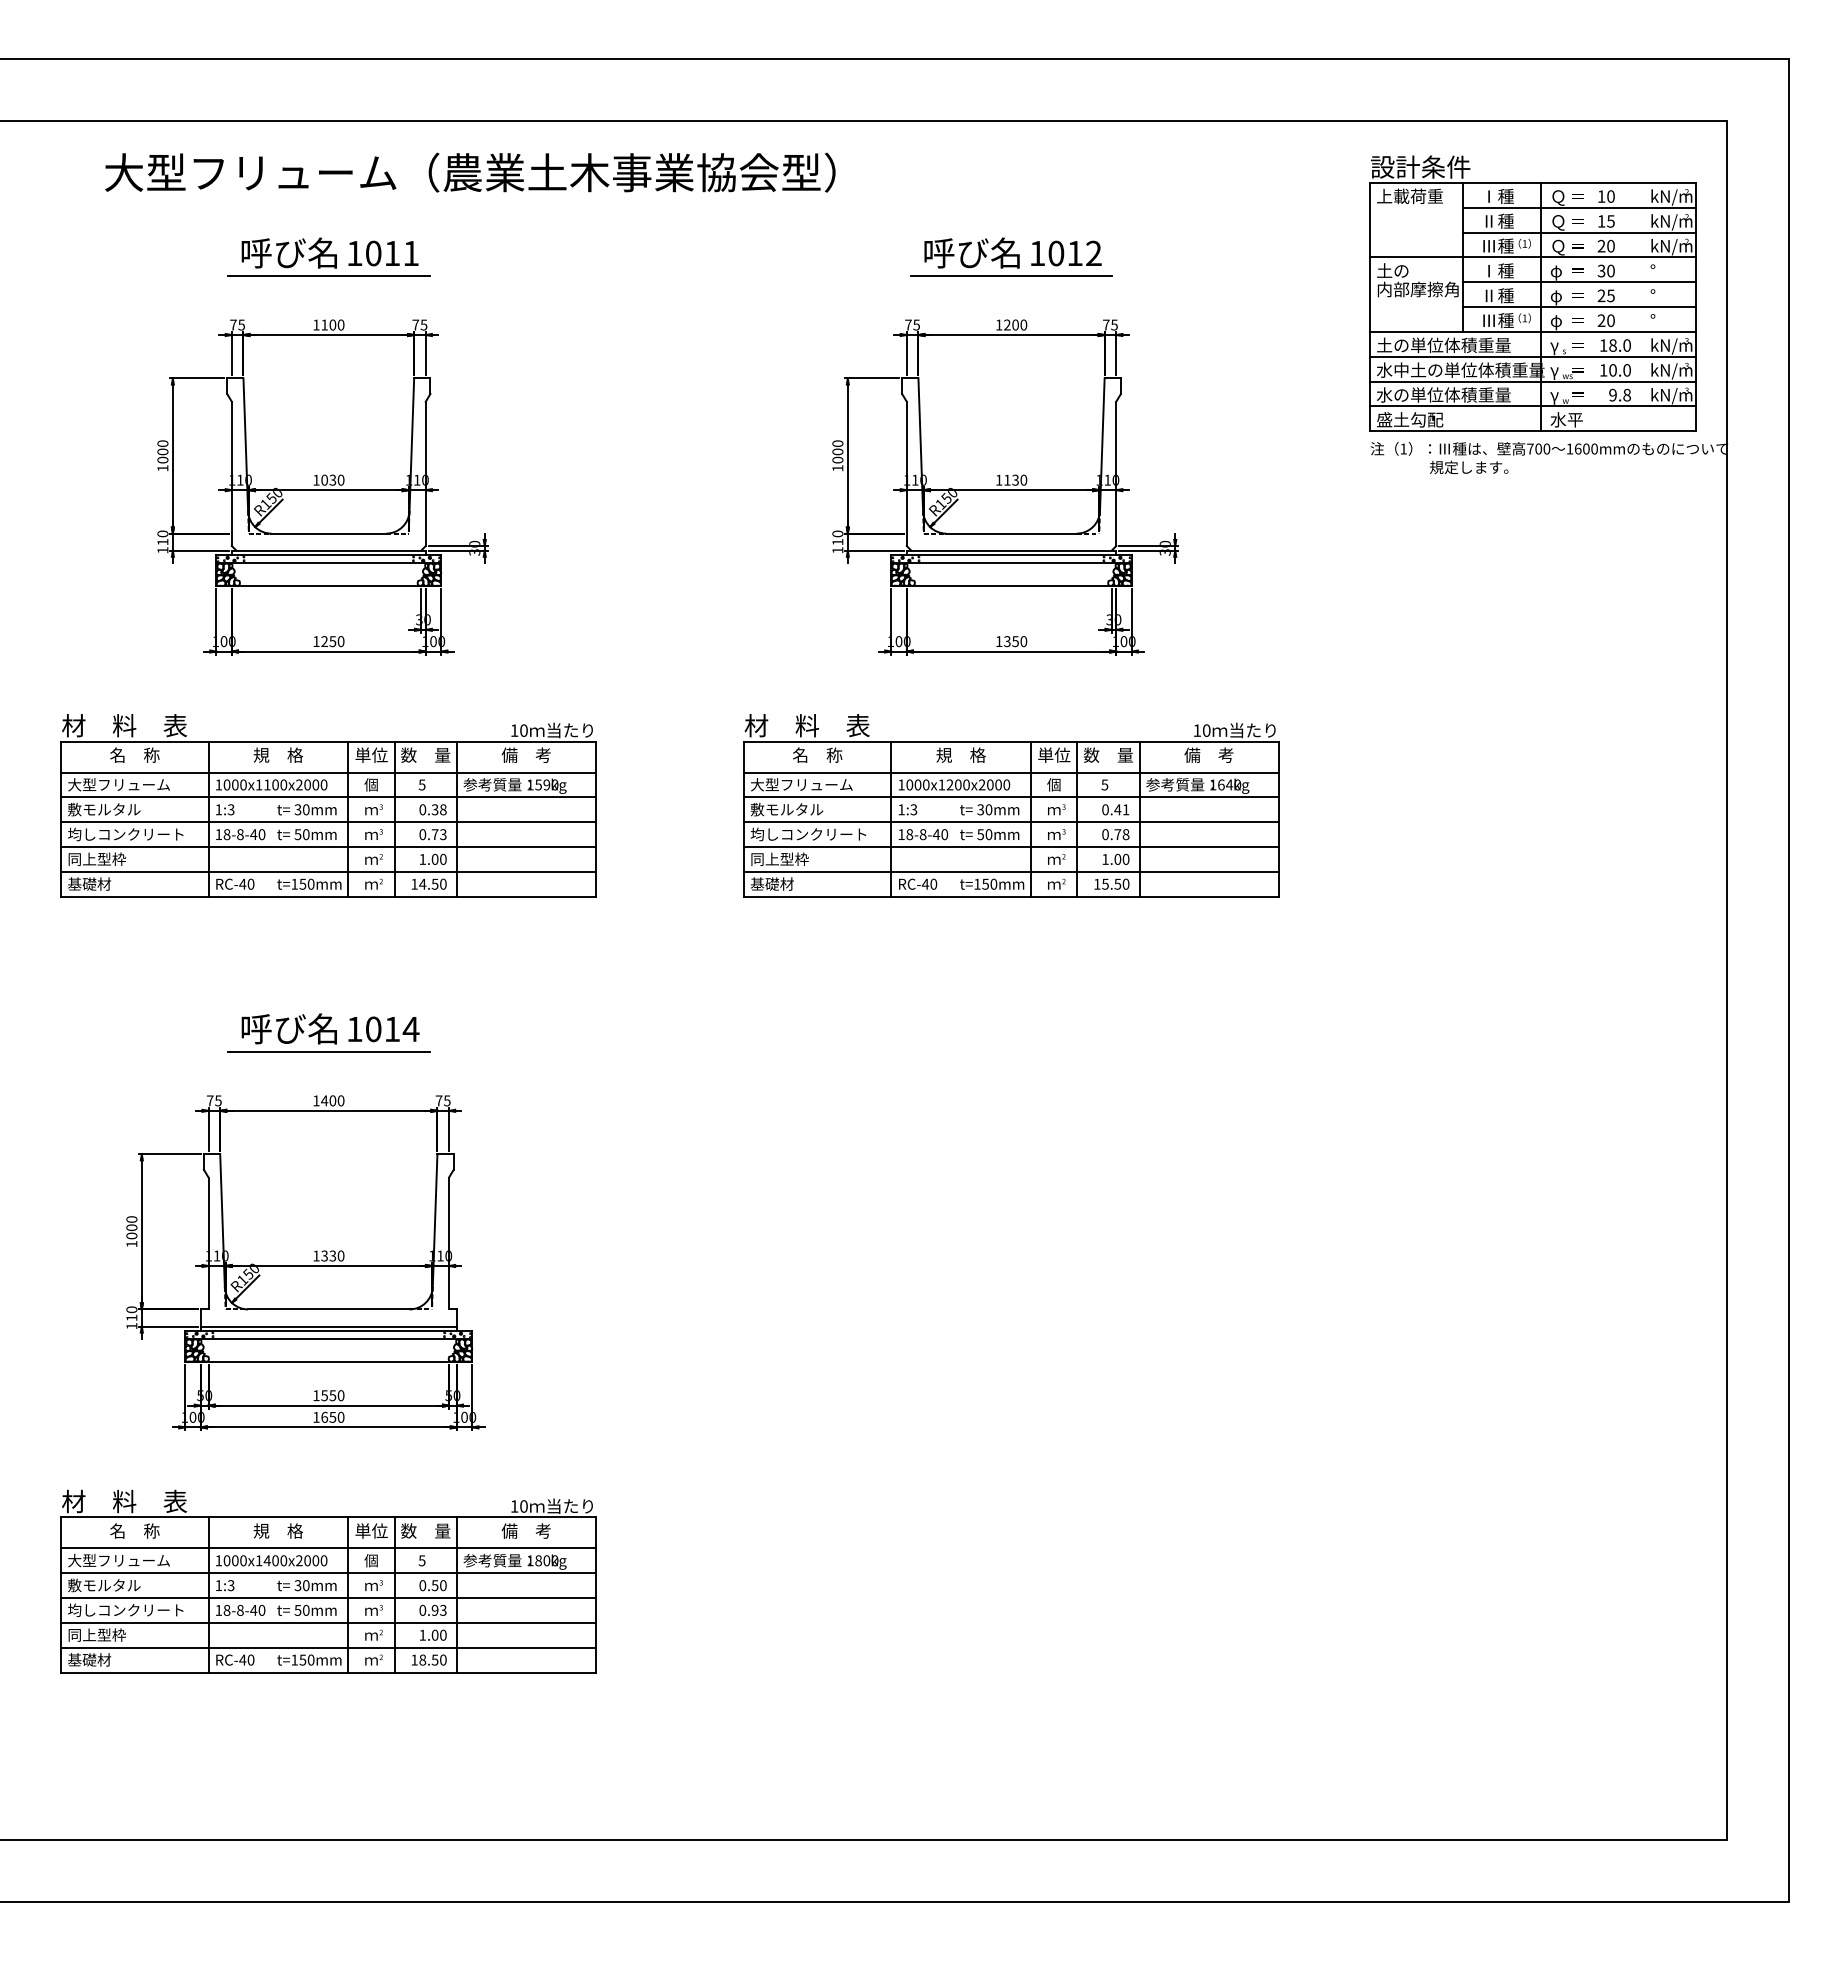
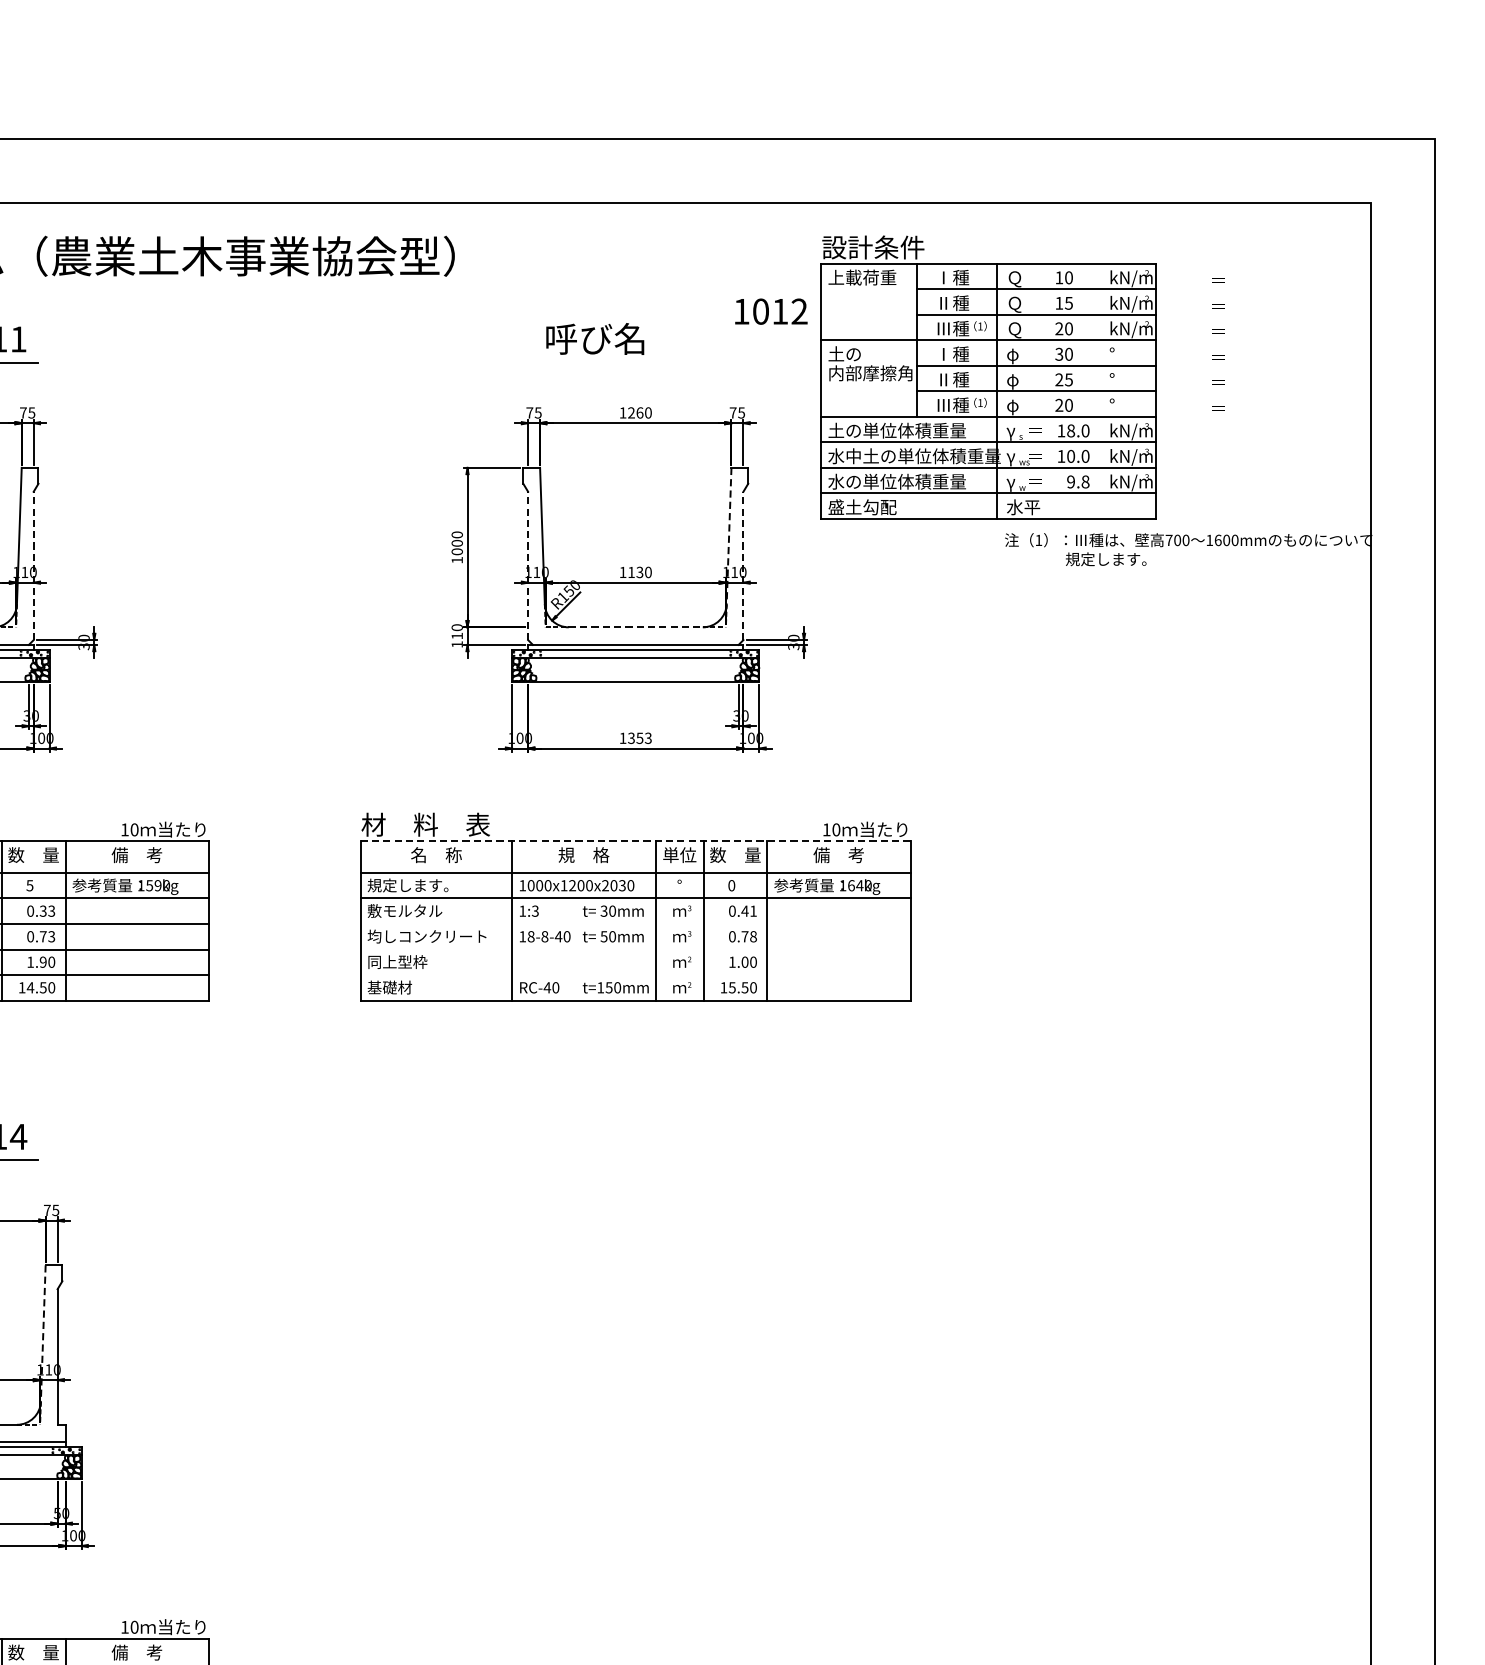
text: (1066, 253) -> (771, 311), moved
line: (1011, 276) -> (635, 363), removed
part: (1532, 293) -> (988, 377), moved
text: (1015, 324) -> (639, 412), 1200 -> 1260
line: (1102, 445) -> (729, 536), solid -> dashed
line: (425, 473) -> (33, 565), solid -> dashed
line: (906, 473) -> (527, 565), solid -> dashed
line: (1116, 473) -> (743, 565), solid -> dashed
line: (1012, 533) -> (636, 627), solid -> dashed
text: (1023, 641) -> (648, 738), 1350 -> 1353
line: (1011, 741) -> (635, 841), solid -> dashed
text: (801, 784) -> (419, 885), 大型フリューム -> 規定します。
text: (998, 784) -> (622, 885), 1000x1200x2000 -> 1000x1200x2030
text: (1053, 784) -> (678, 885), 個 -> °
text: (1104, 784) -> (731, 885), 5 -> 0
text: (443, 809) -> (51, 910), 0.38 -> 0.33
line: (1011, 822) -> (635, 924), removed
line: (1011, 847) -> (635, 949), removed
text: (434, 859) -> (42, 962), 1.00 -> 1.90
line: (1011, 871) -> (635, 974), removed
line: (435, 1221) -> (43, 1334), solid -> dashed

